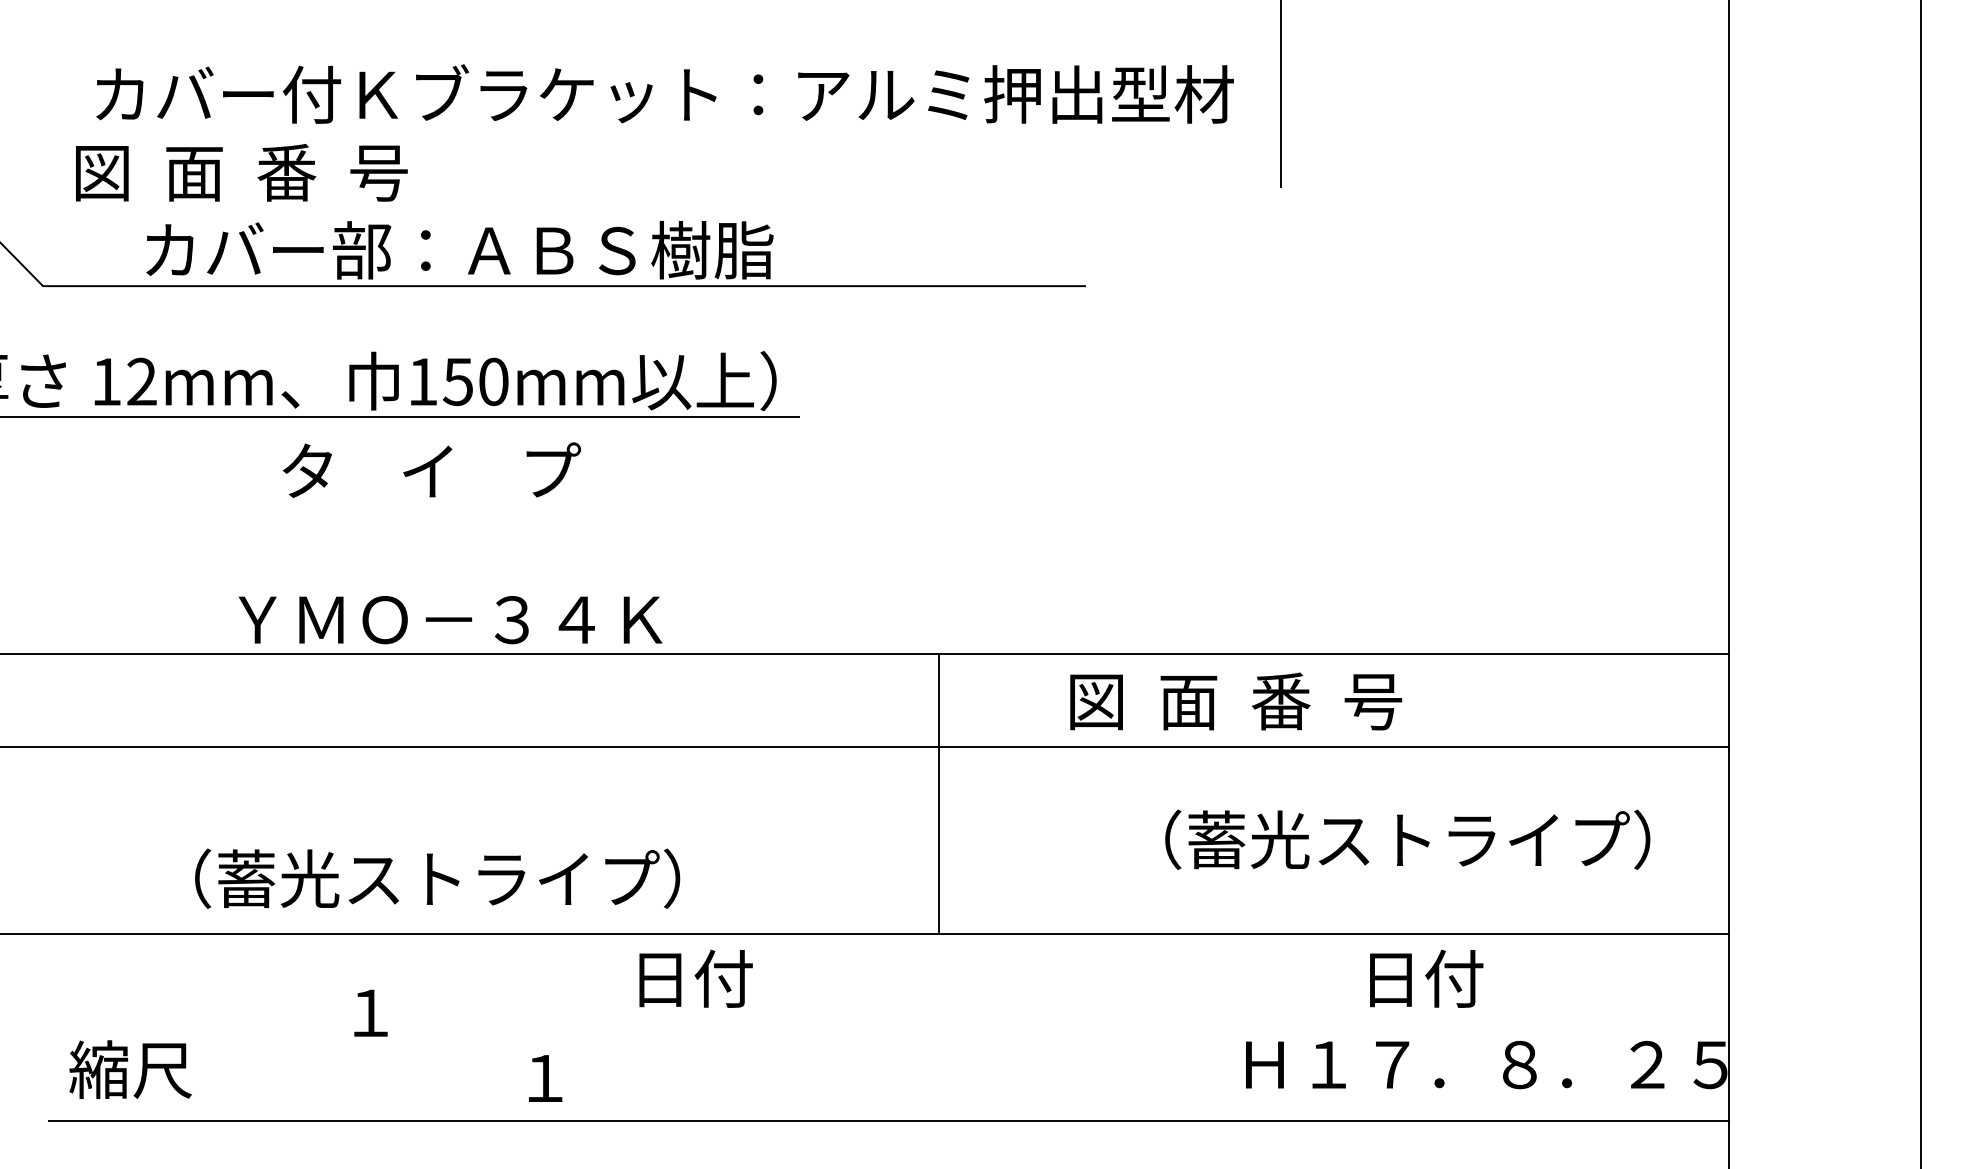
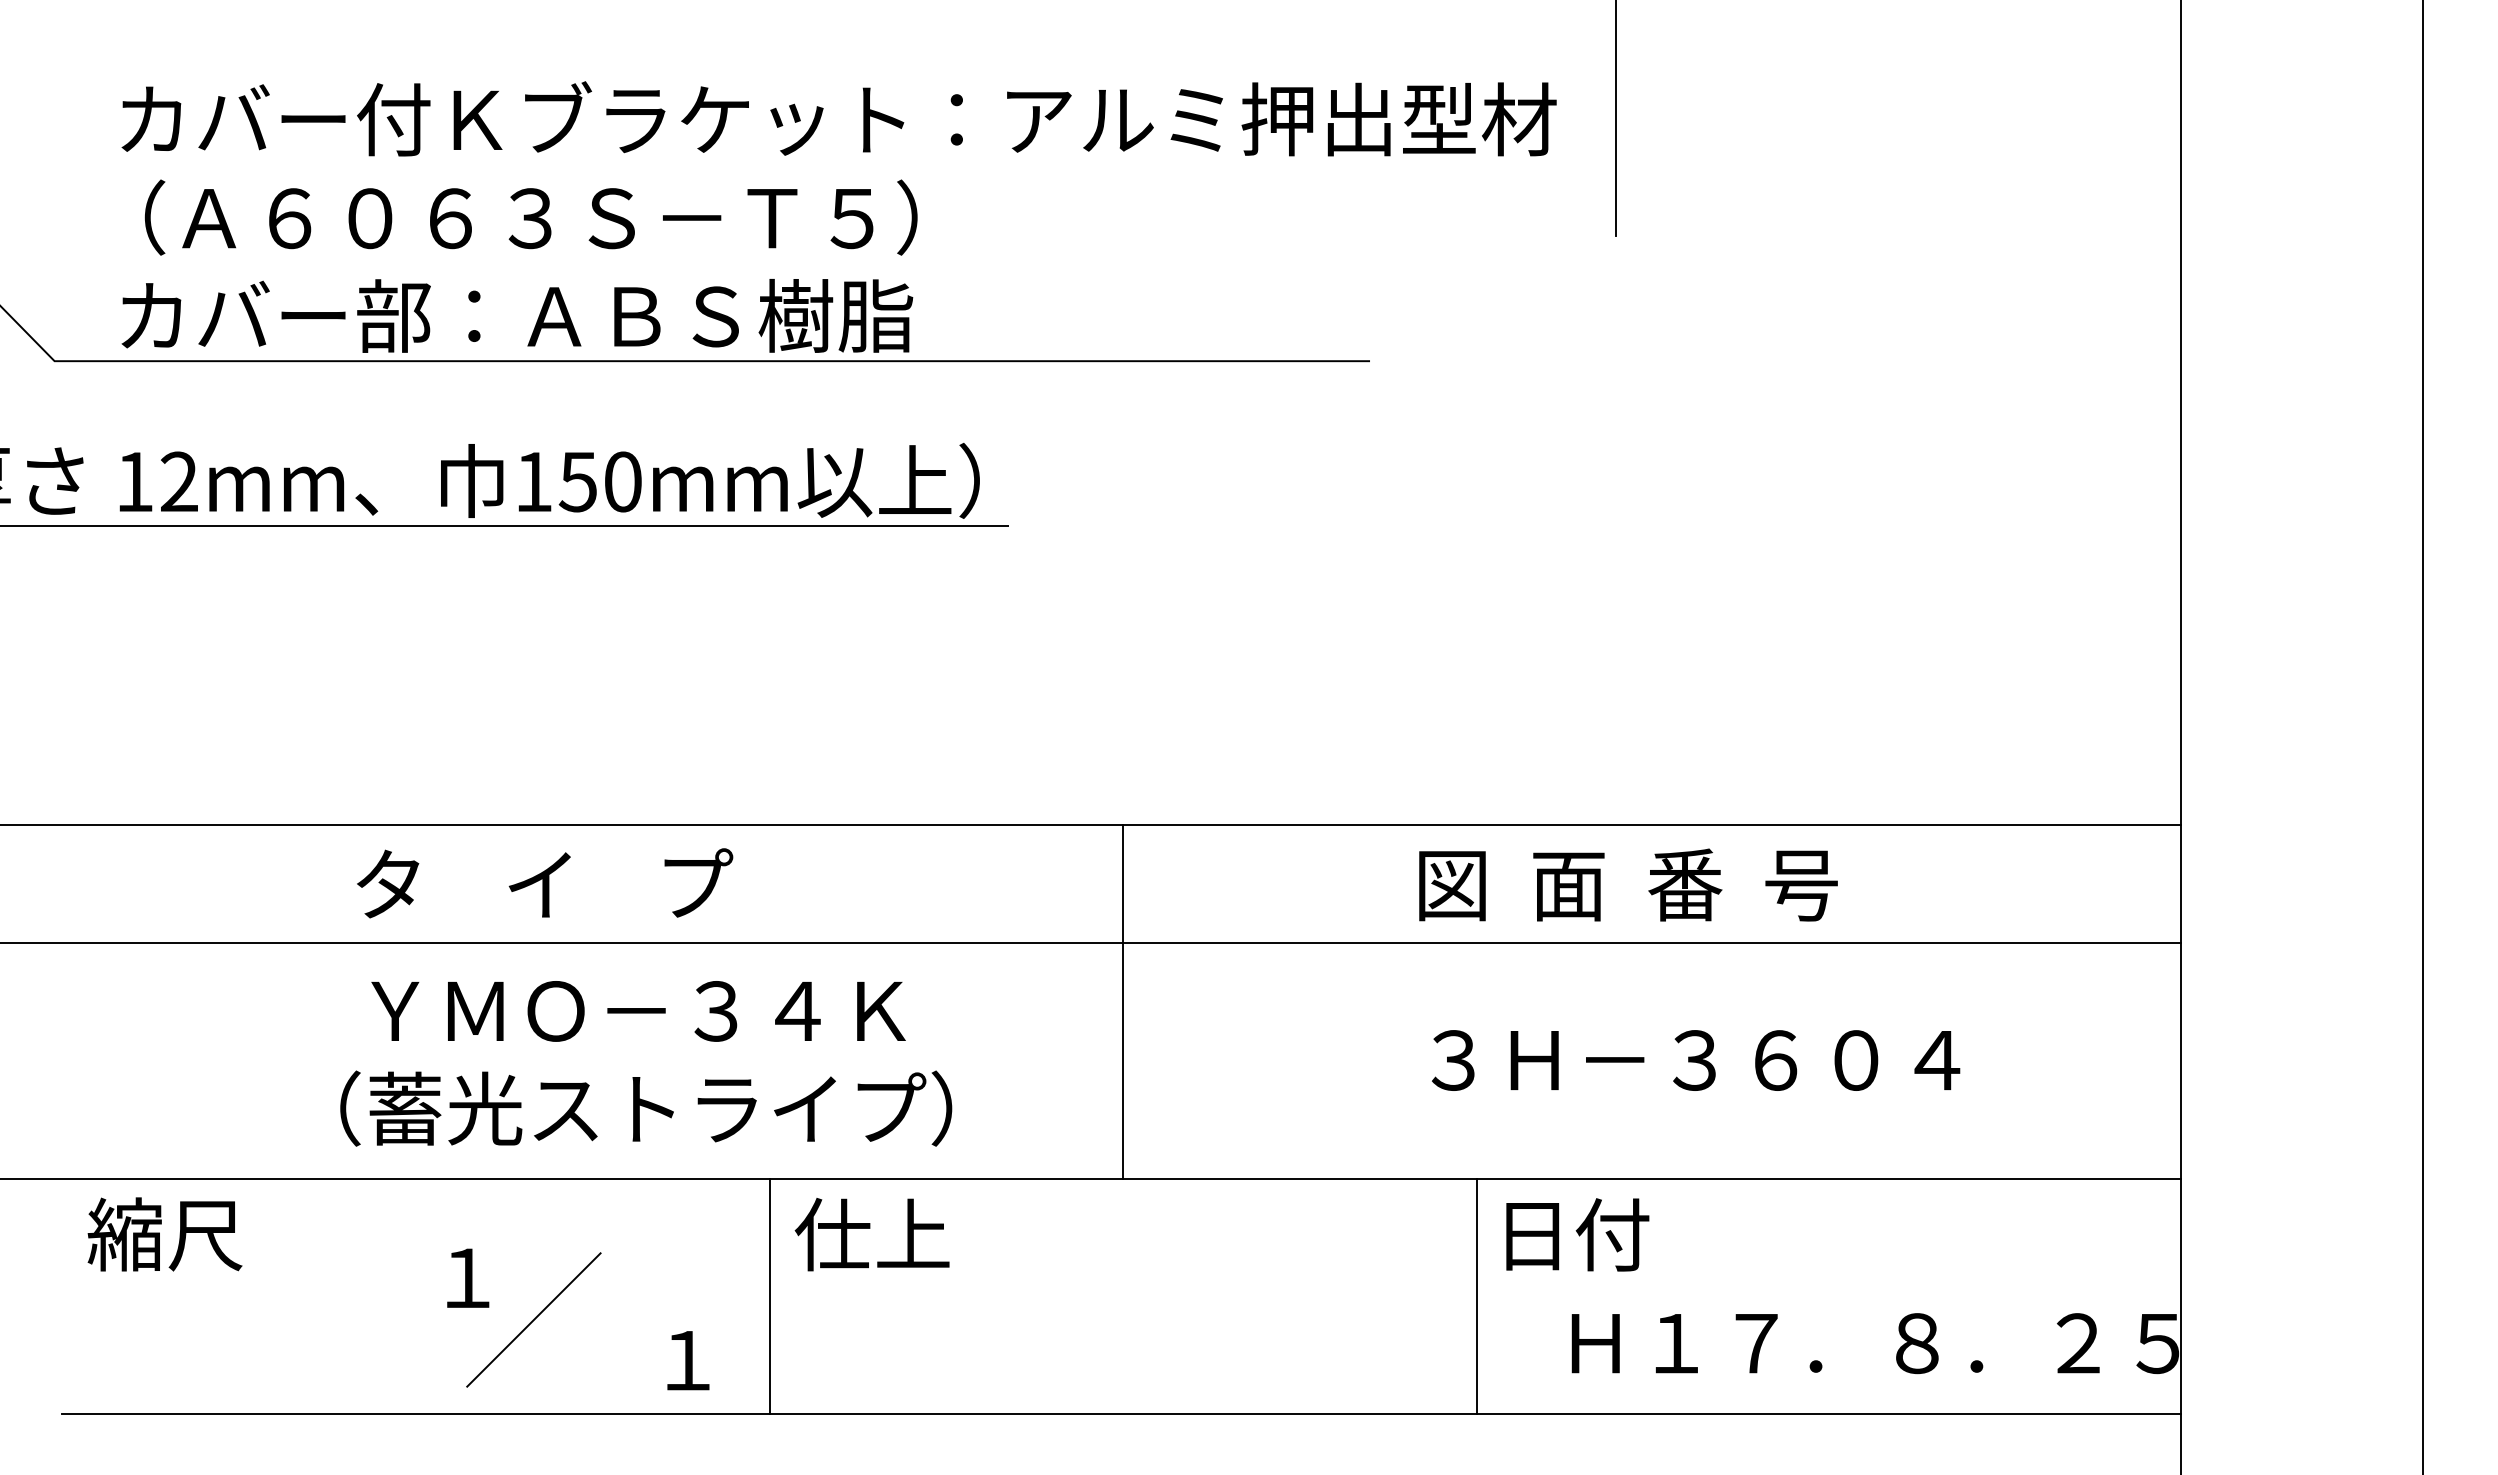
text: (401, 172) -> (506, 217), 図  面  番  号 -> （Ａ６０６３Ｓ－Ｔ５）
text: (460, 249) -> (517, 315), moved
text: (432, 470) -> (545, 883), moved
text: (450, 620) -> (638, 1011), moved
text: (1236, 701) -> (1628, 884), moved
line: (938, 793) -> (1123, 1001), moved
text: (1392, 839) -> (1756, 1059), （蓄光ストライプ） -> ３Ｈ－３６０４
text: (437, 878) -> (646, 1108), moved
text: (690, 978) -> (871, 1234), 日付 -> 仕上
text: (1426, 978) -> (1577, 1234), moved
line: (609, 1027) -> (769, 1296), added
line: (1171, 1027) -> (1477, 1296), added
line: (422, 1045) -> (533, 1319), added
text: (130, 1069) -> (164, 1234), moved

